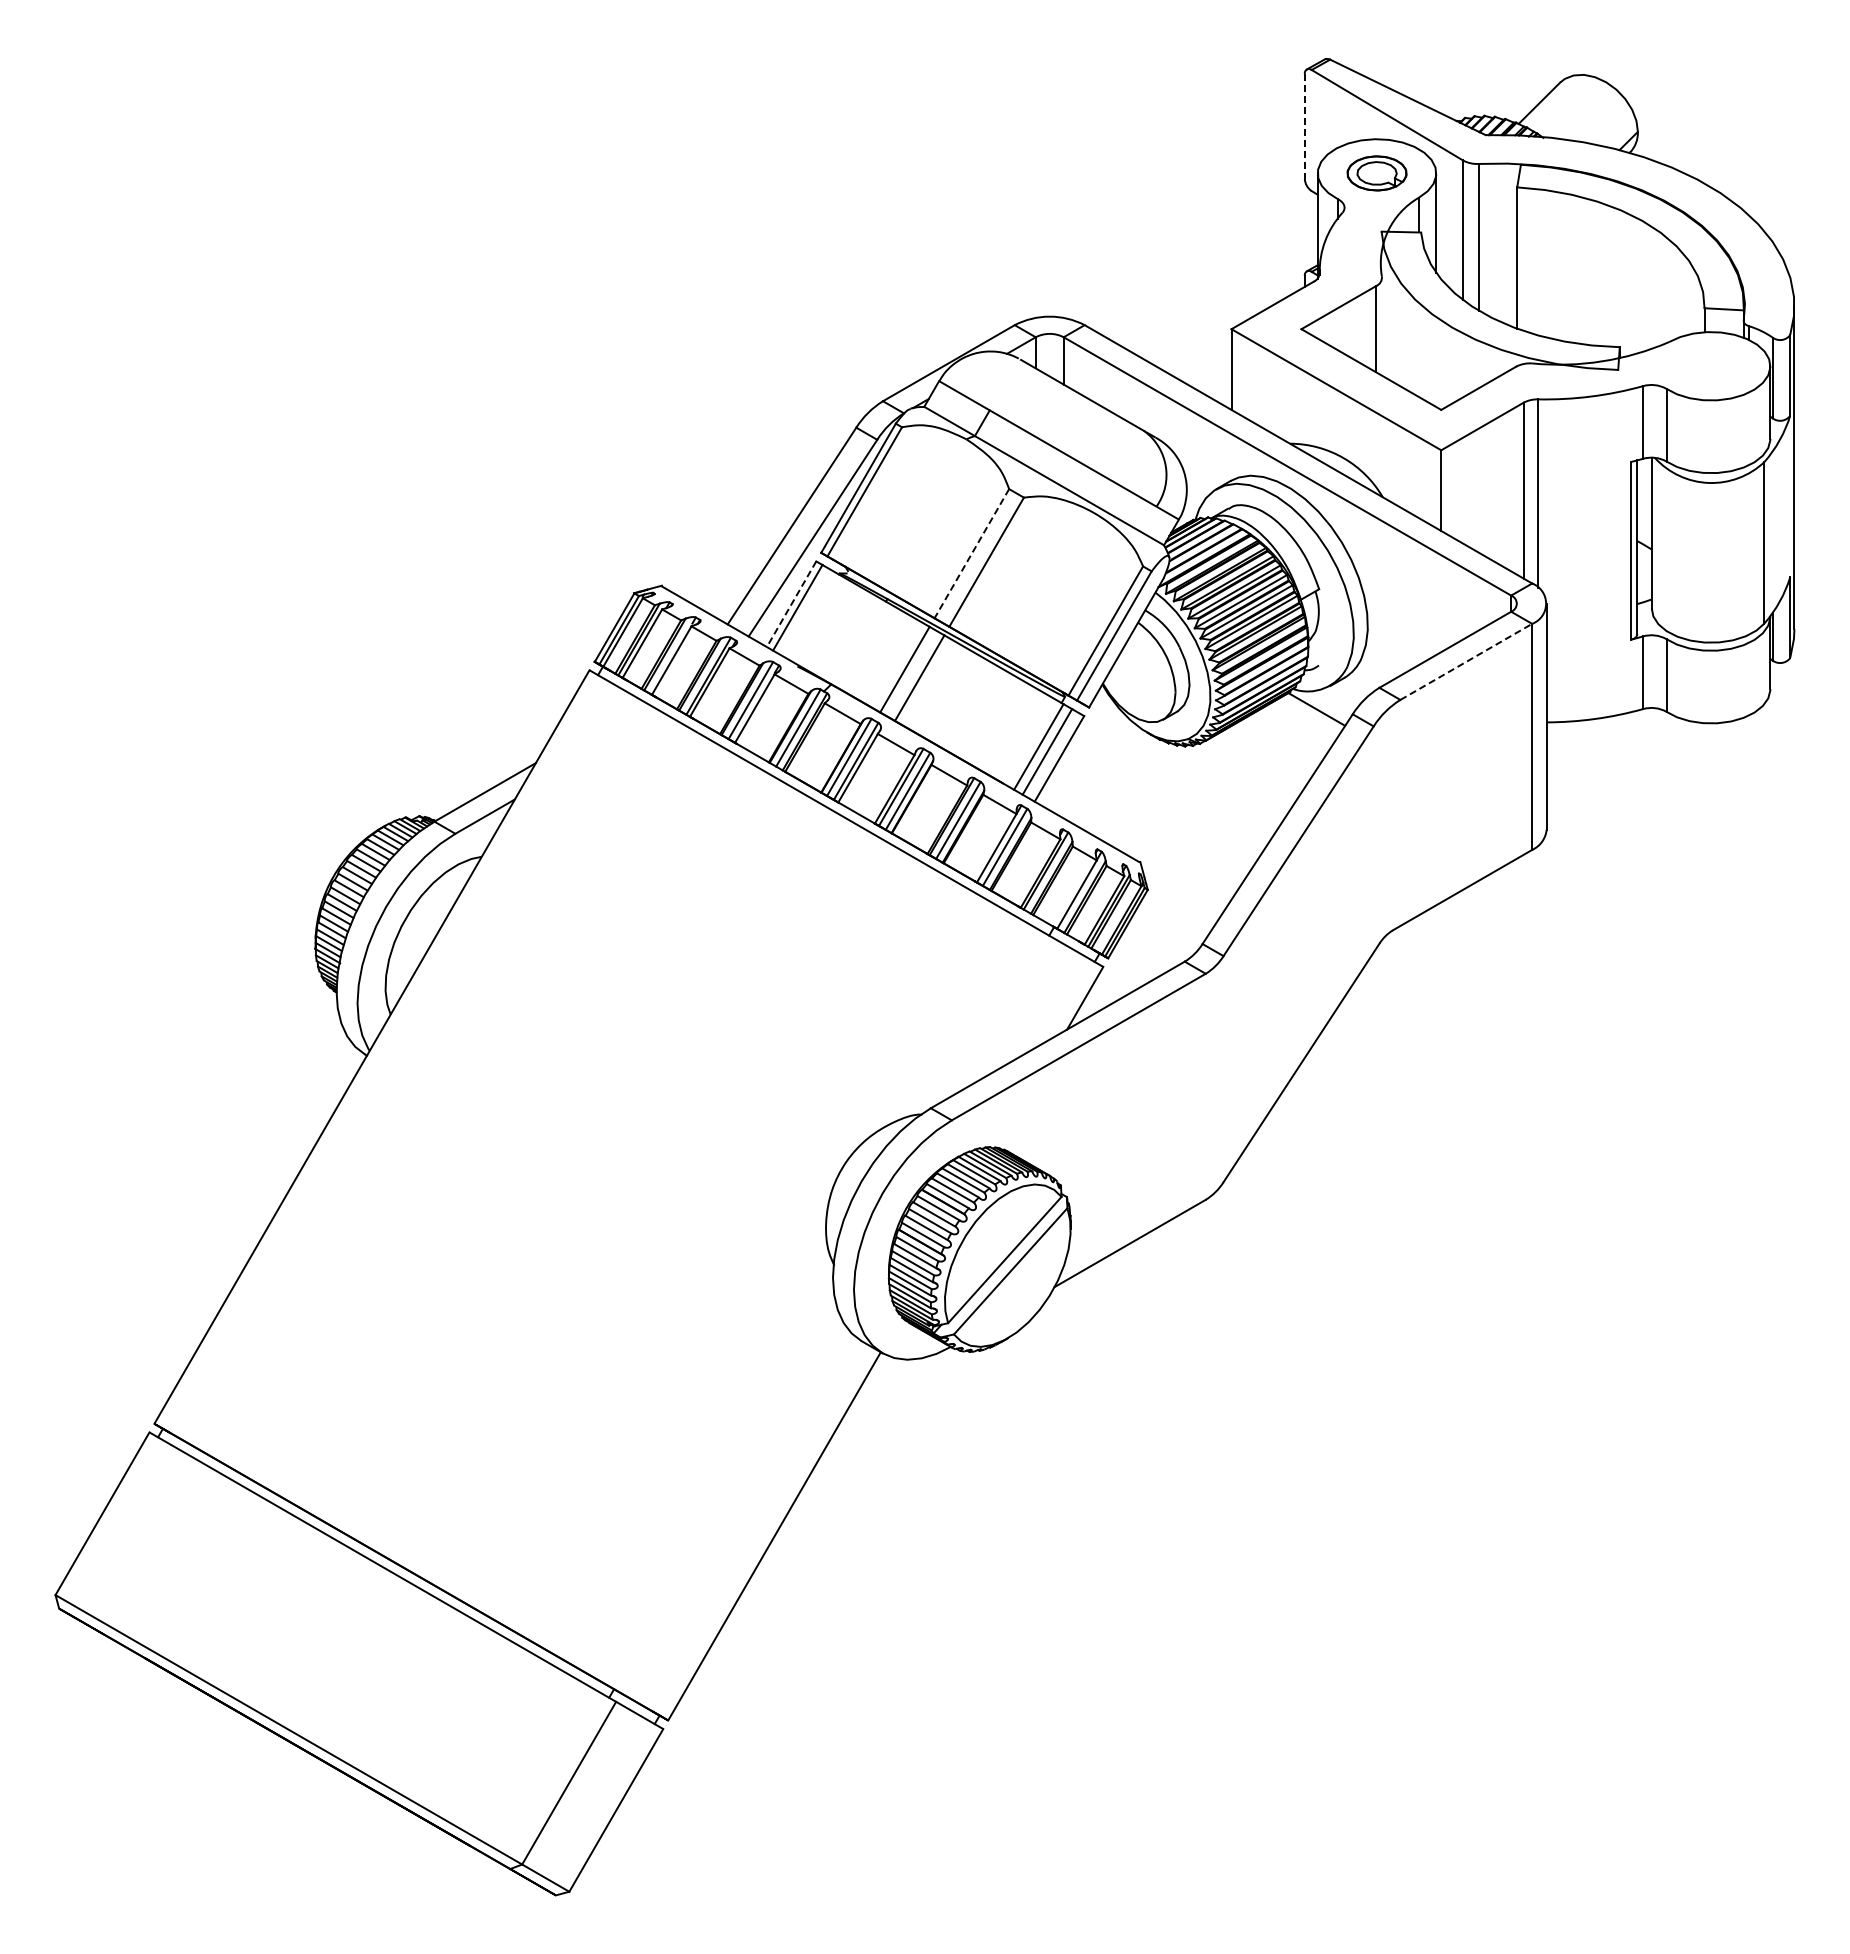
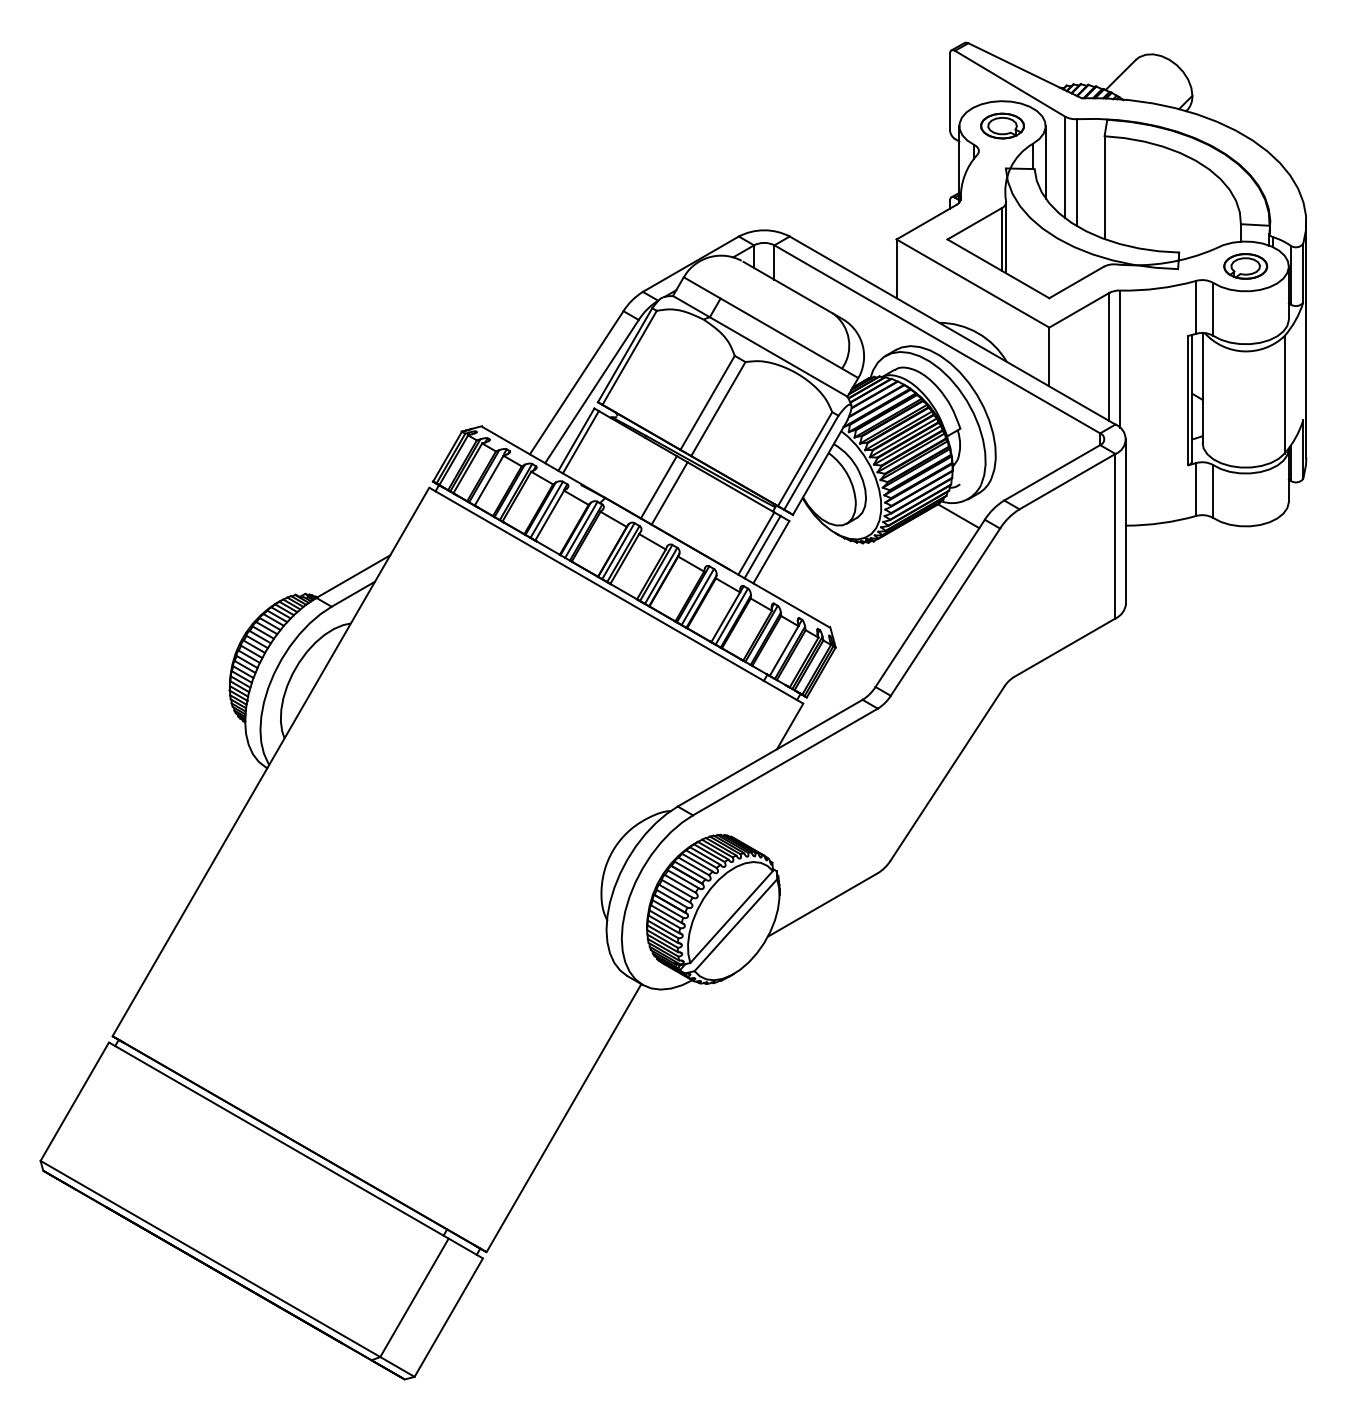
line: (1304, 126) -> (949, 91), dashed -> solid
line: (1382, 326) -> (1006, 237), added
part: (1710, 366) -> (1245, 266), added
line: (971, 553) -> (707, 402), dashed -> solid
line: (791, 604) -> (576, 439), dashed -> solid
line: (1466, 661) -> (1067, 481), dashed -> solid

